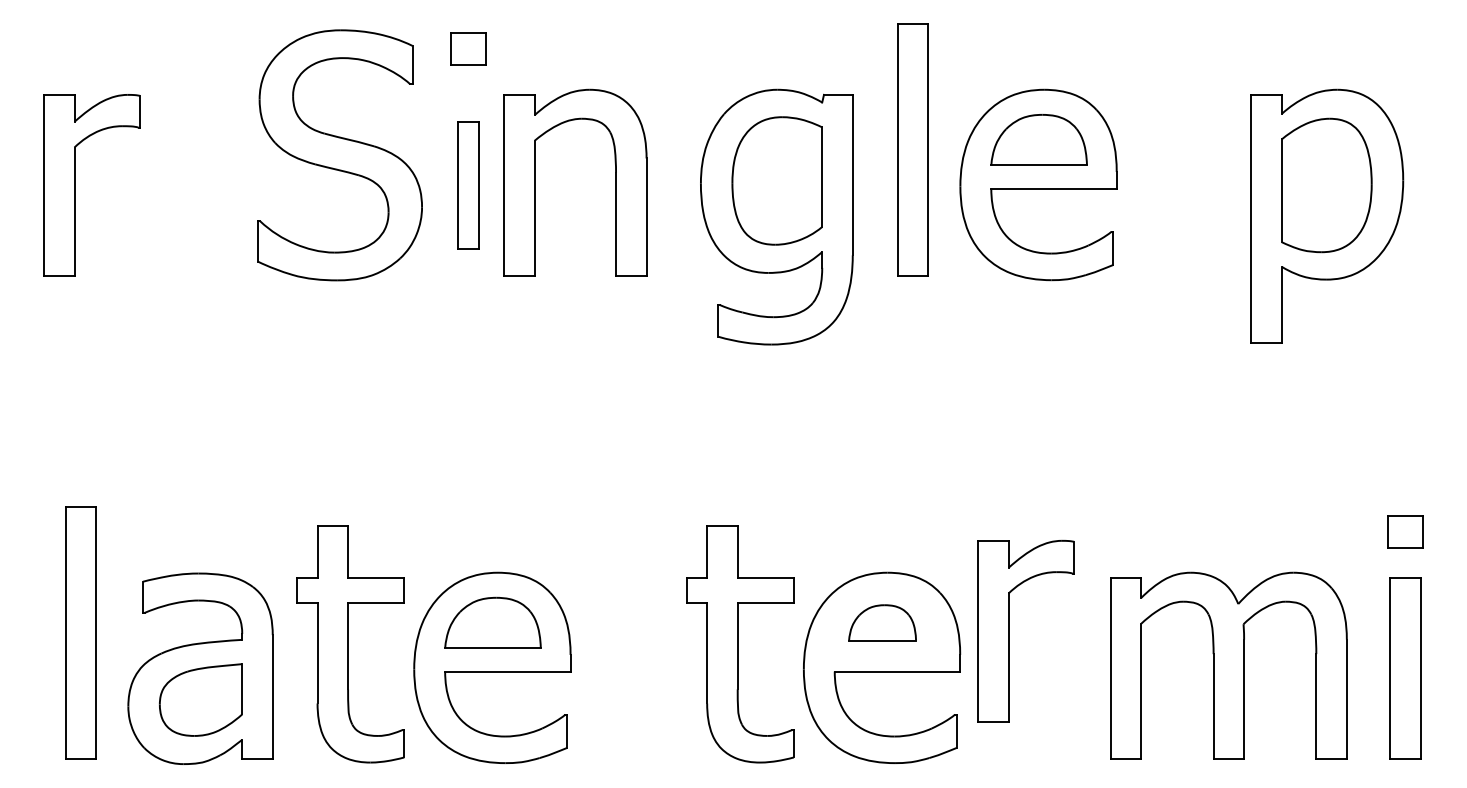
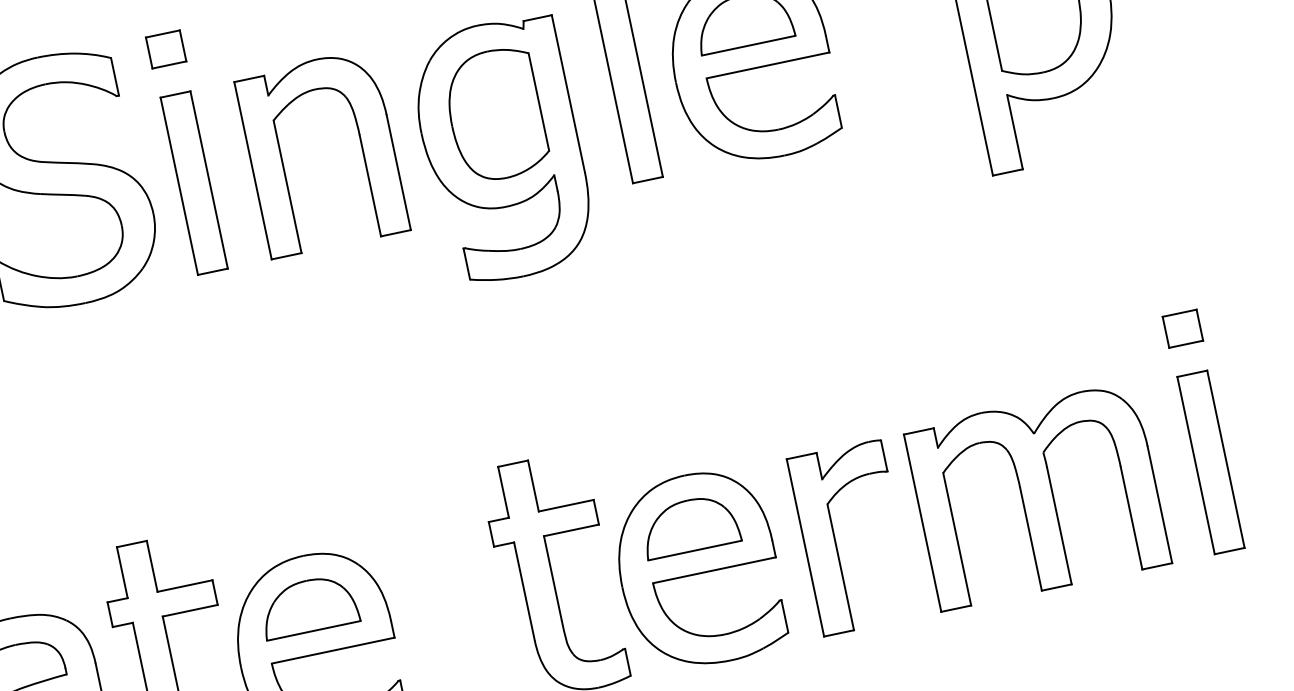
part: (535, 182) -> (282, 161), moved
part: (468, 185) -> (194, 183), size x1.43
part: (882, 622) -> (689, 525), size x1.43
part: (1009, 630) -> (835, 540), moved

